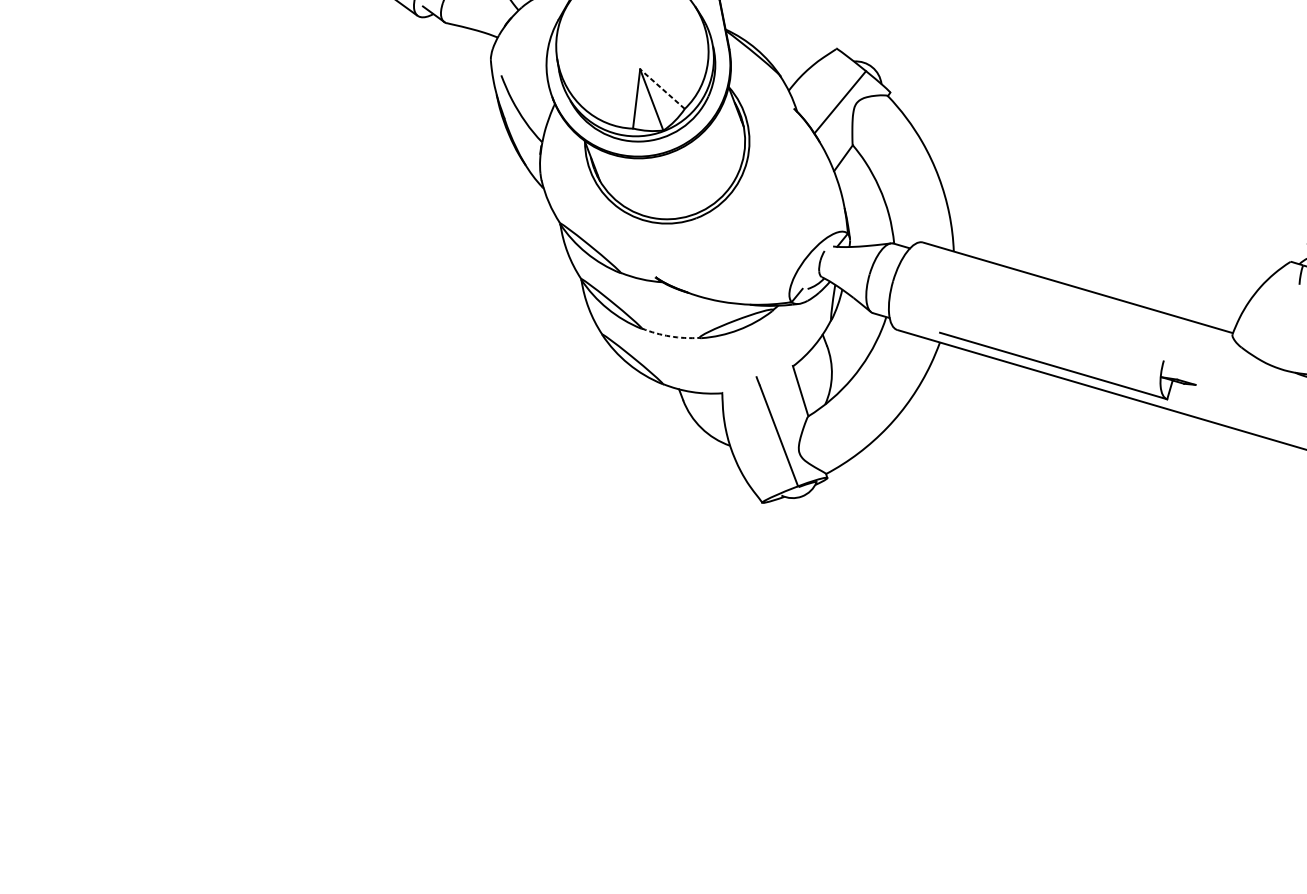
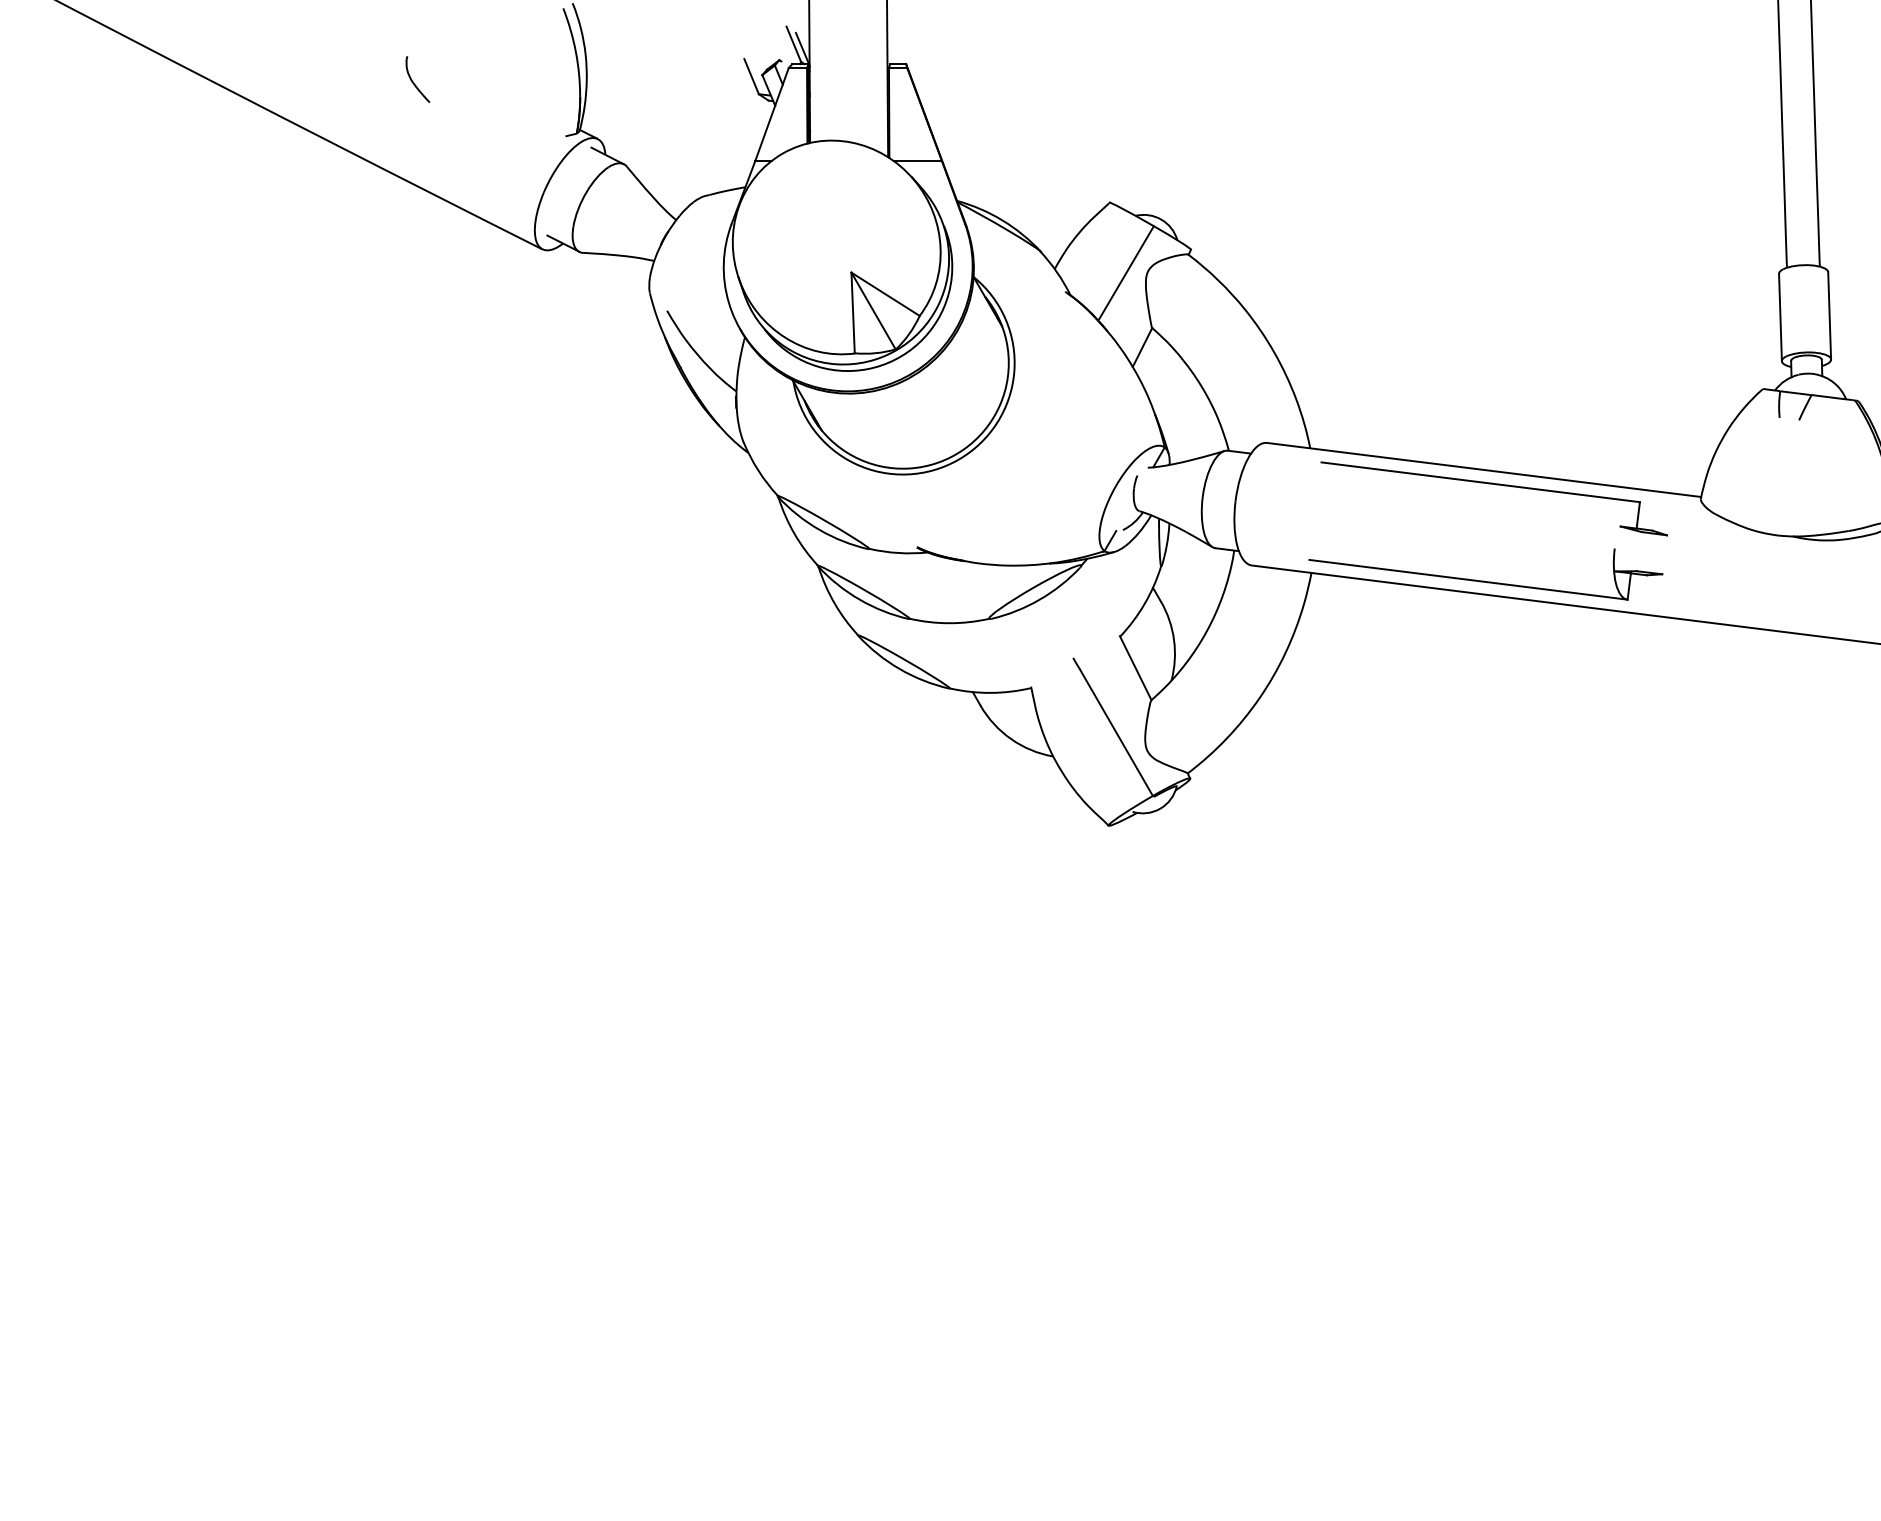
line: (662, 89) -> (885, 294), dashed -> solid
part: (1085, 300) -> (1496, 485), added
arc: (670, 336) -> (949, 623), dashed -> solid

